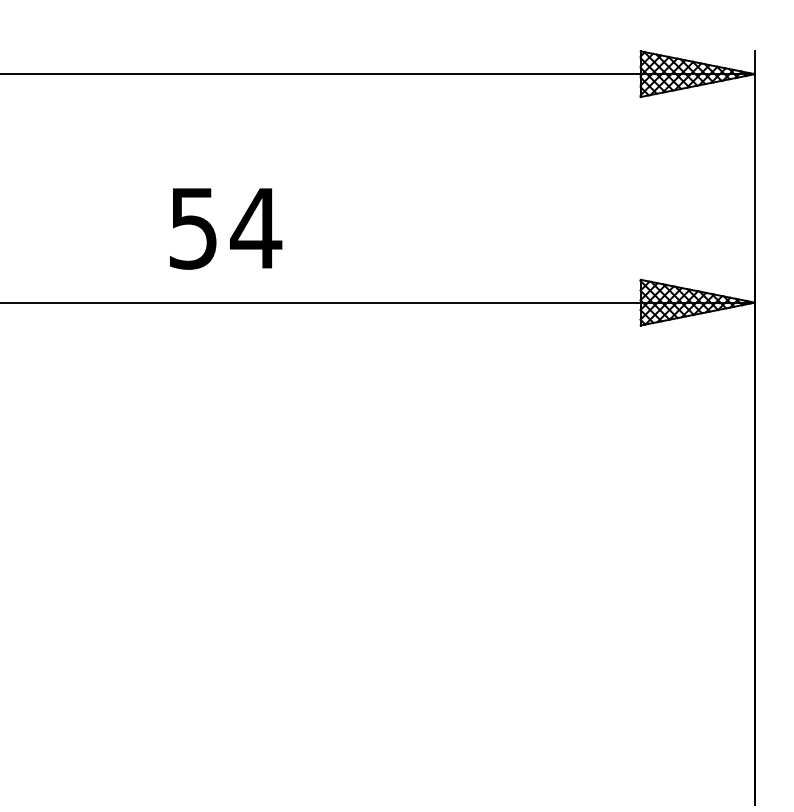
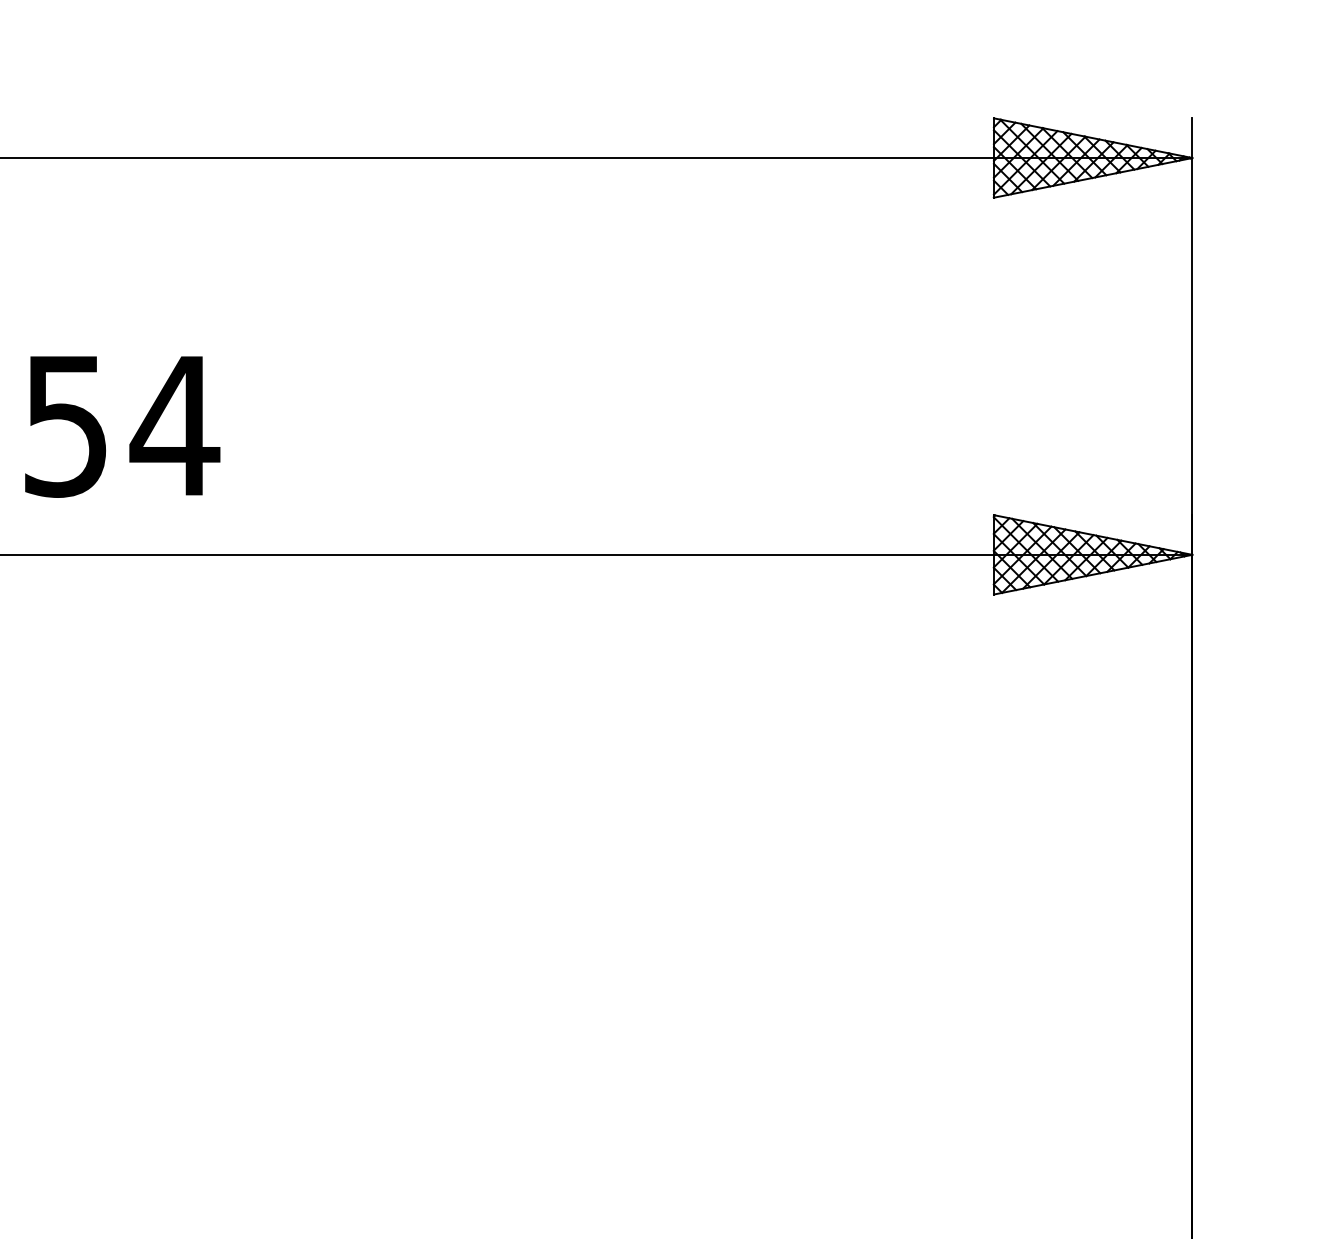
text: (226, 228) -> (123, 426), moved

